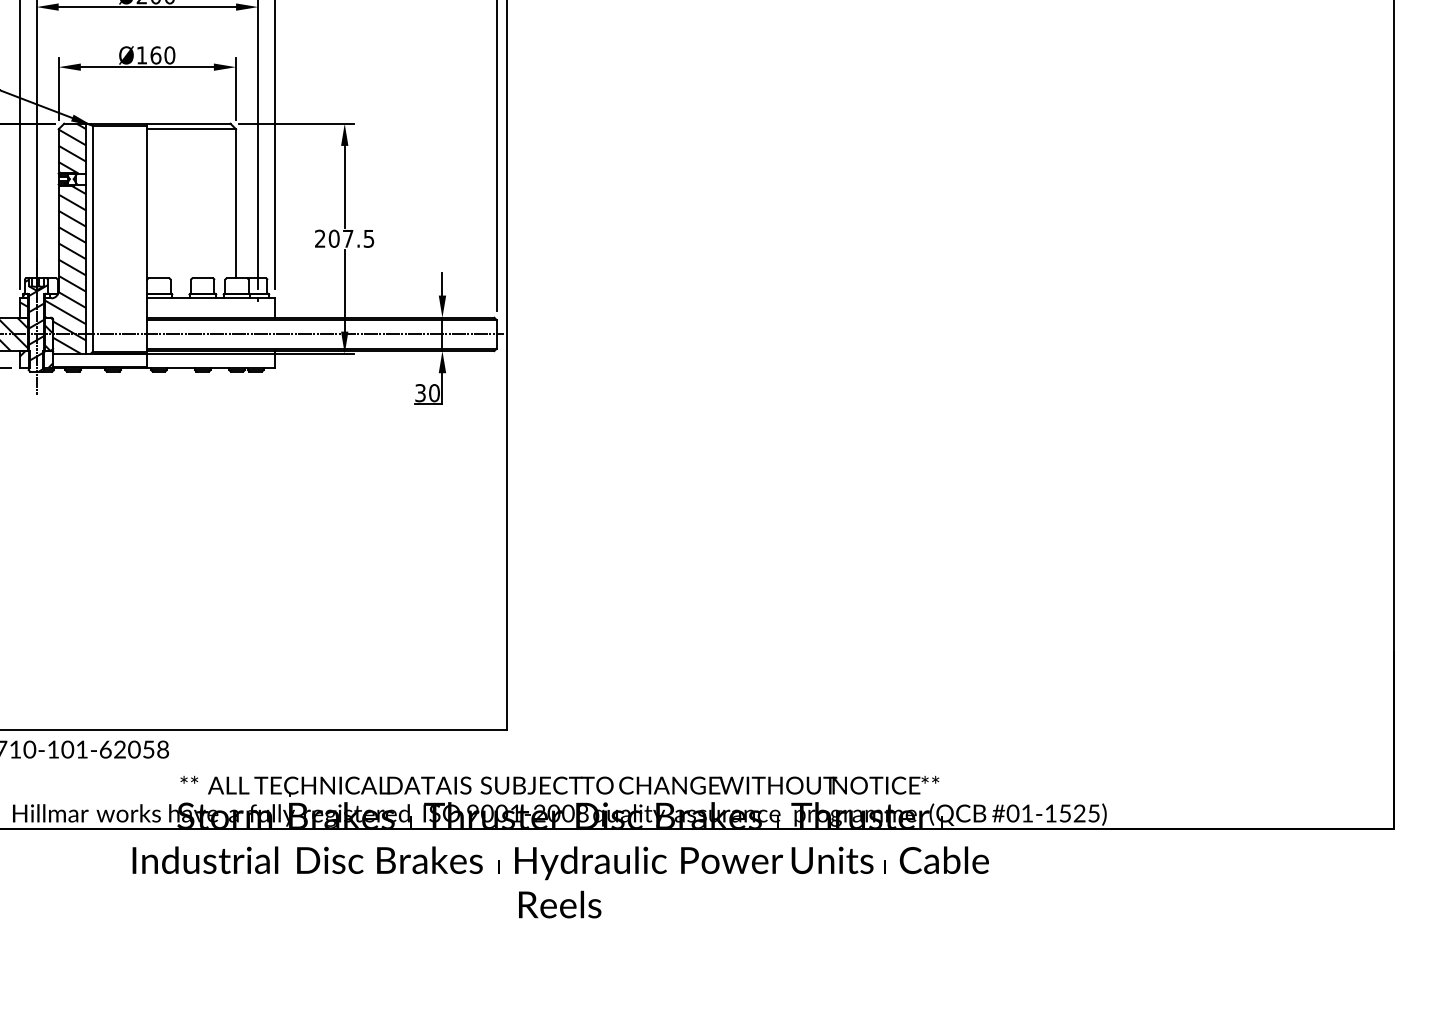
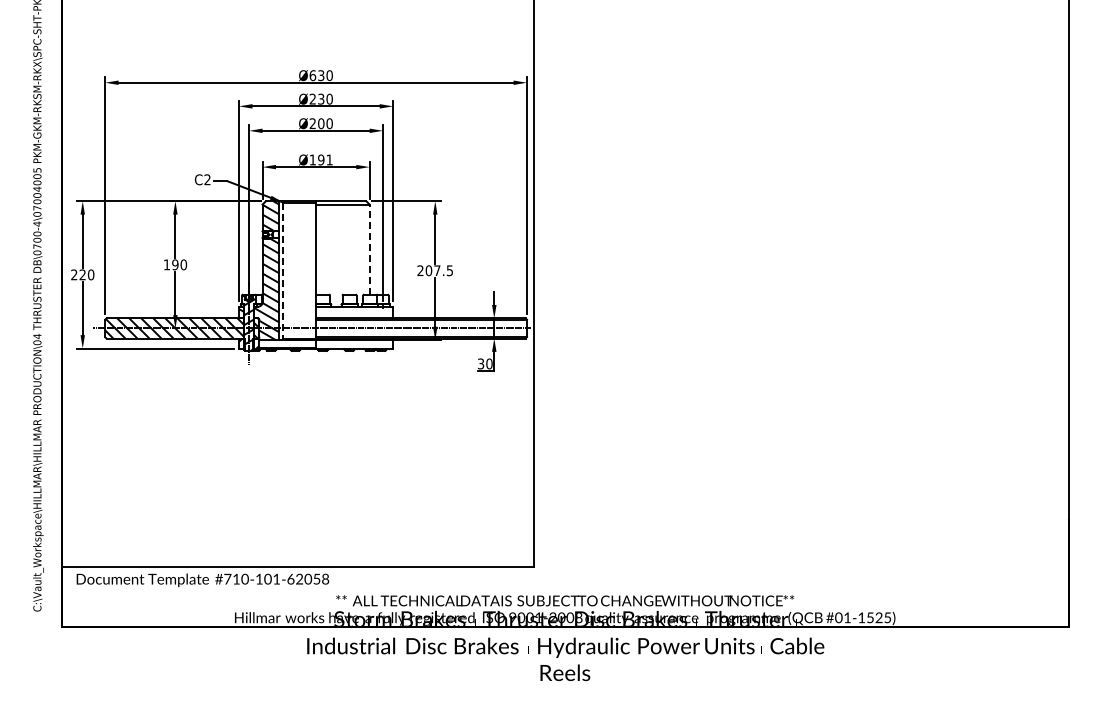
text: (162, 54) -> (325, 159), Ø160 -> Ø191
line: (235, 203) -> (369, 249), solid -> dashed
line: (93, 240) -> (283, 271), solid -> dashed

